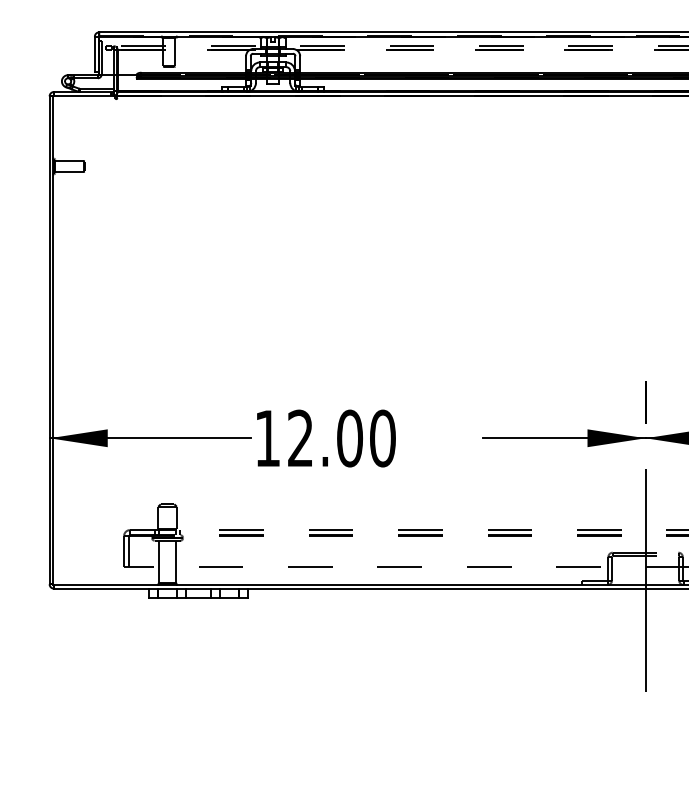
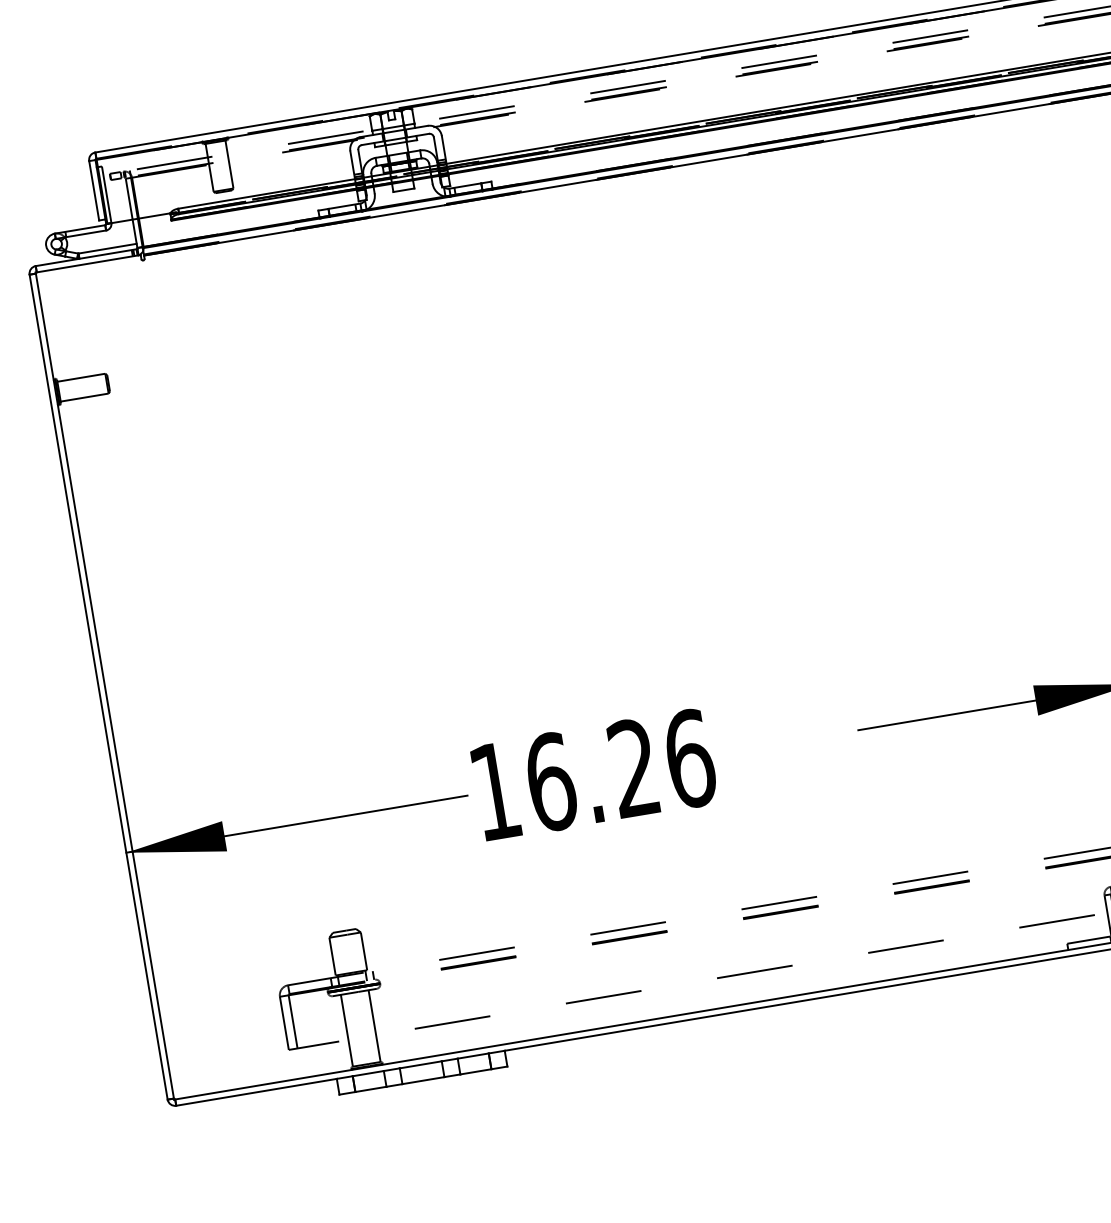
text: (342, 438) -> (621, 770), 12.00 -> 16.26

